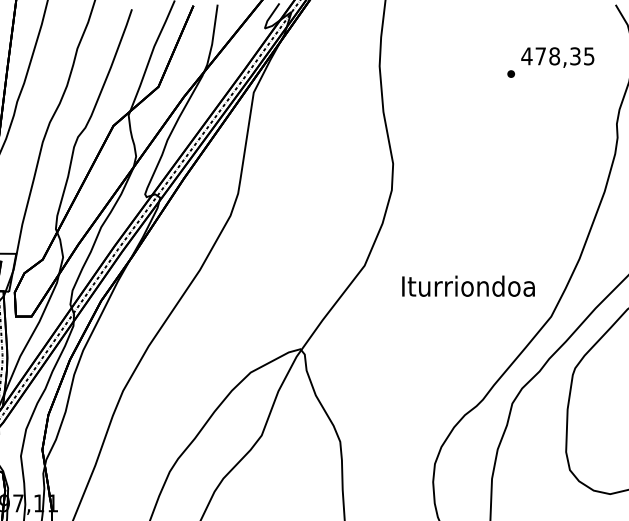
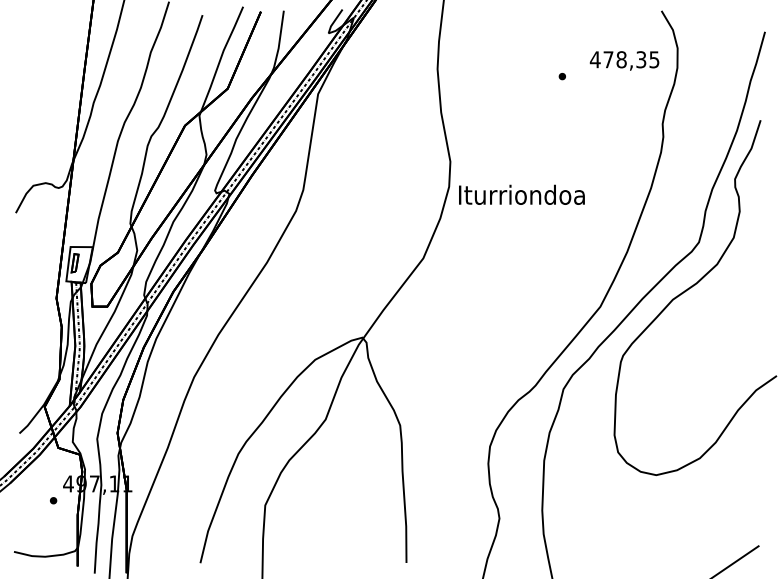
text: (557, 57) -> (624, 60), moved
text: (468, 285) -> (521, 194), moved

